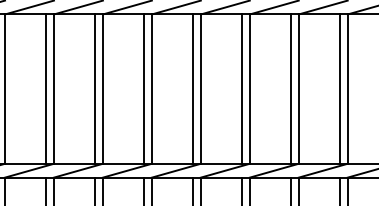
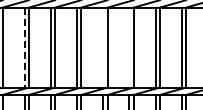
line: (45, 88) -> (24, 47), solid -> dashed
line: (193, 88) -> (103, 47), removed
line: (241, 88) -> (129, 47), removed

